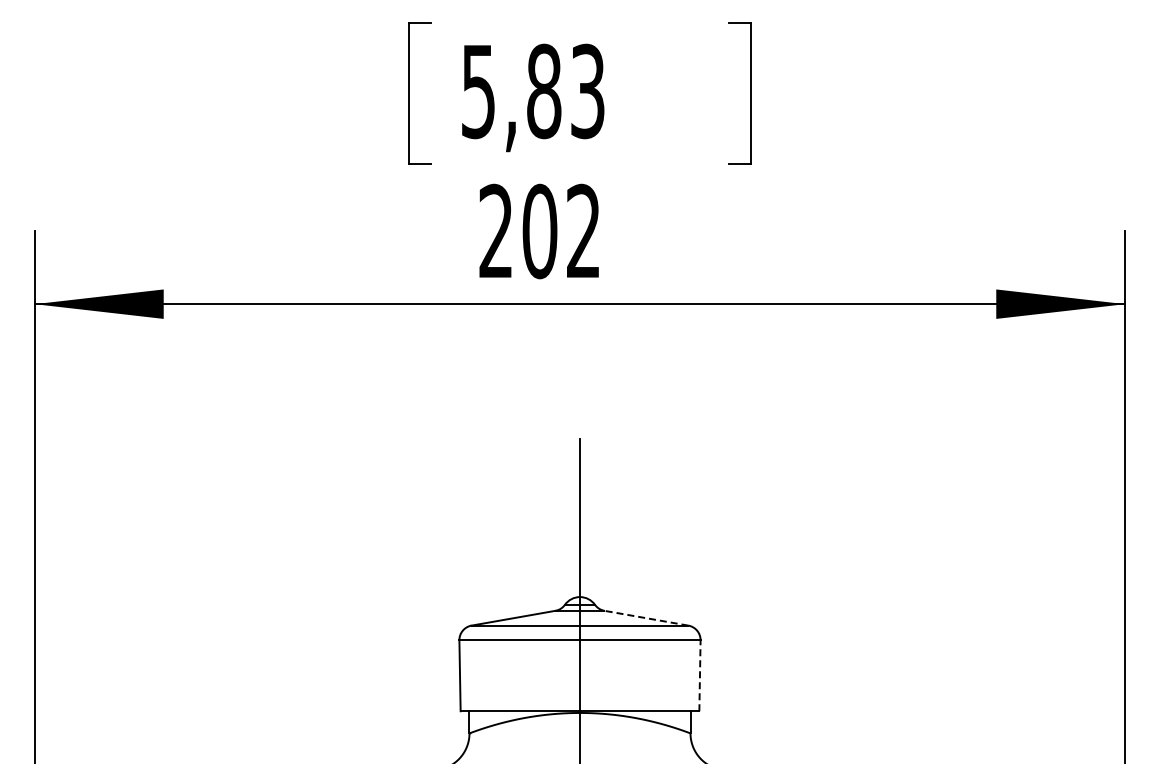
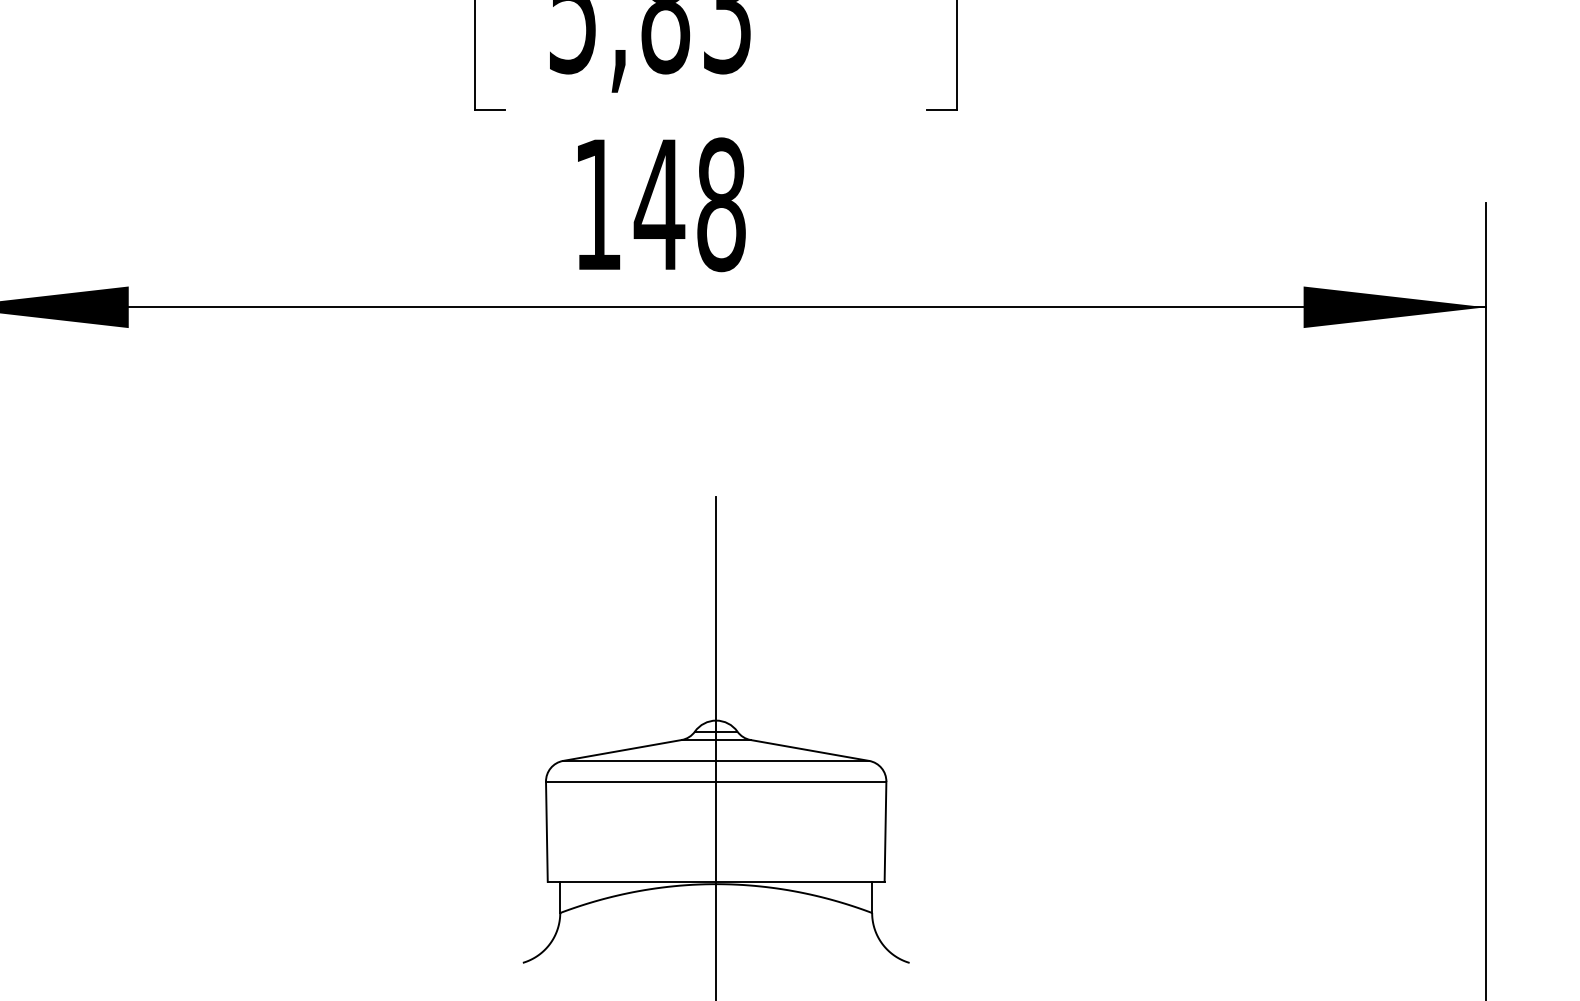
text: (539, 231) -> (659, 204), 202 -> 148
line: (646, 618) -> (810, 750), dashed -> solid
line: (699, 675) -> (884, 831), dashed -> solid

